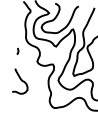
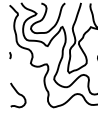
curve: (21, 80) -> (18, 94), moved

